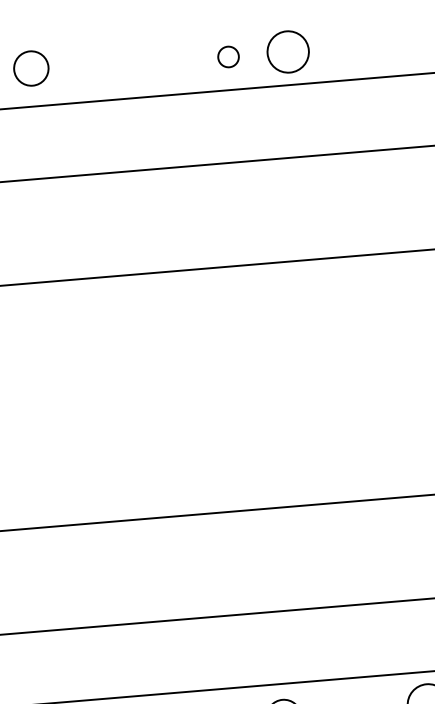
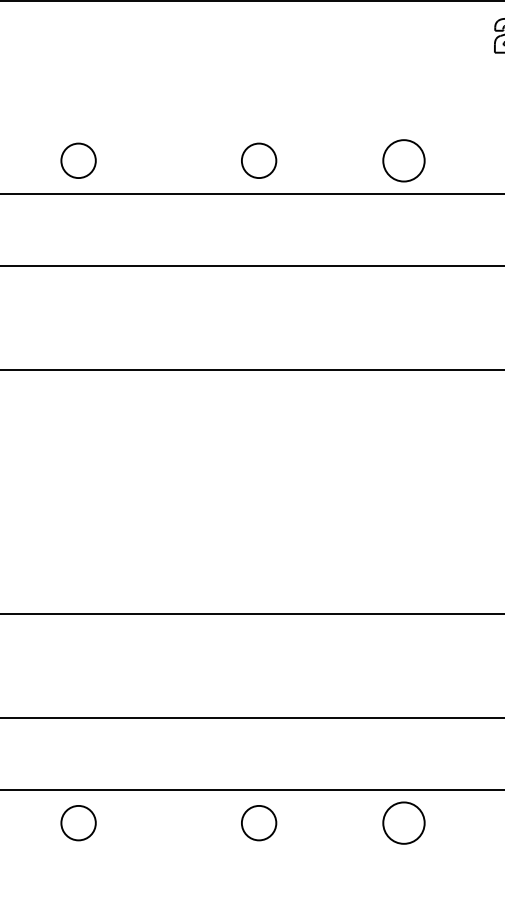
circle: (287, 51) -> (403, 160), moved
circle: (227, 56) -> (258, 160), size x1.67
circle: (31, 68) -> (78, 160), moved

